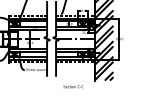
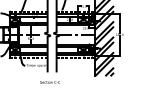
text: (72, 86) -> (49, 82), moved

